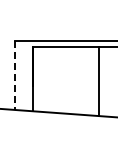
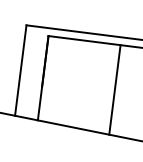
line: (15, 75) -> (21, 70), dashed -> solid
line: (98, 80) -> (114, 89), moved

